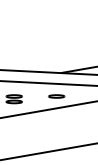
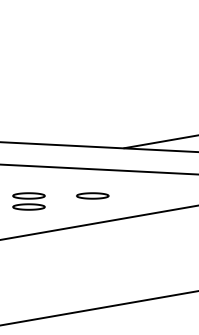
part: (56, 96) -> (92, 195), moved

